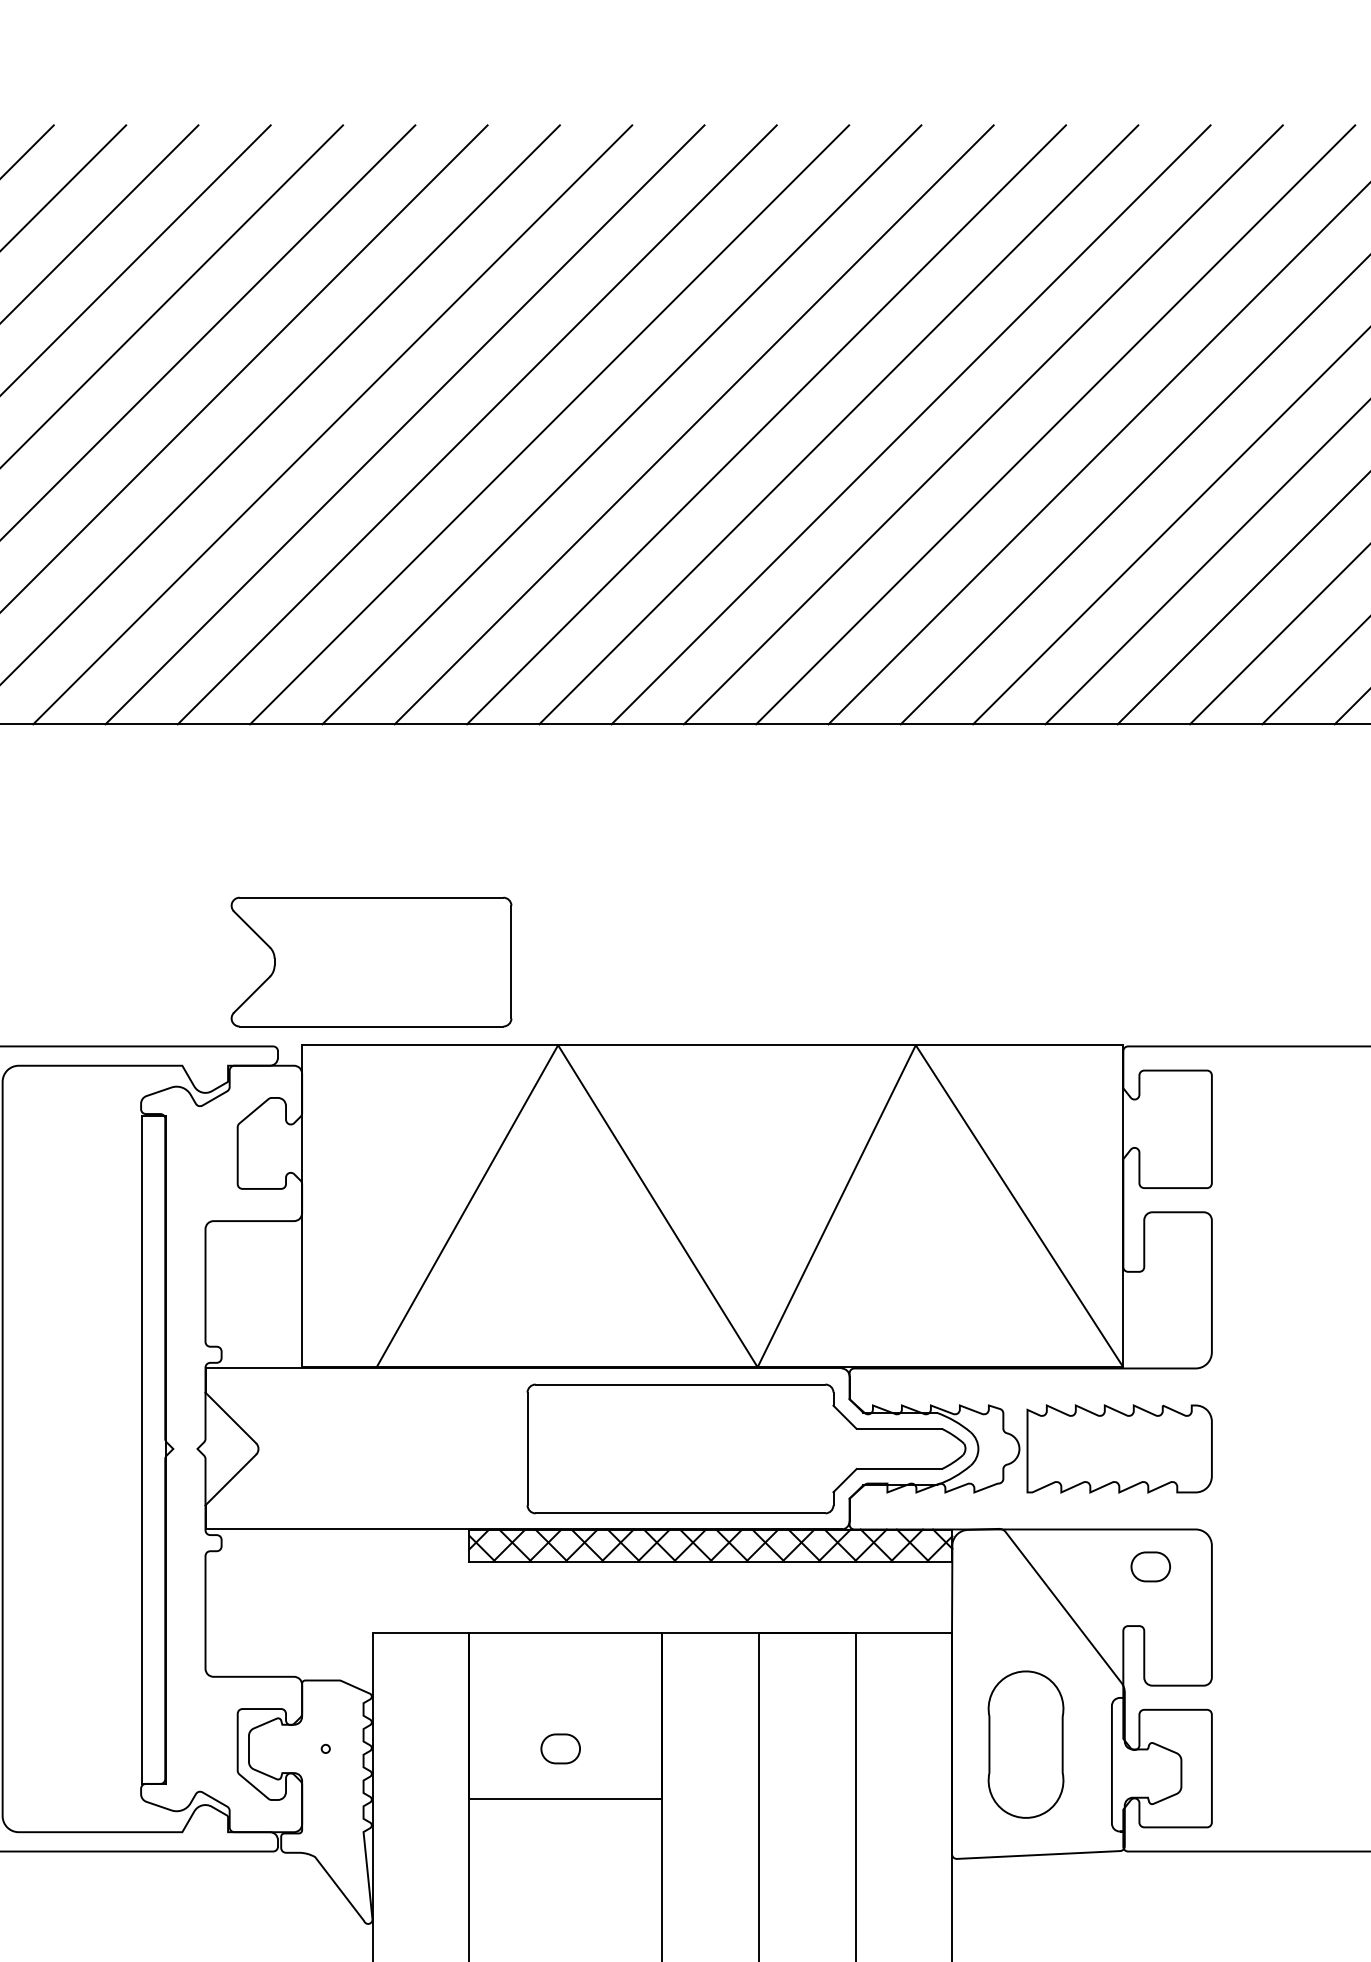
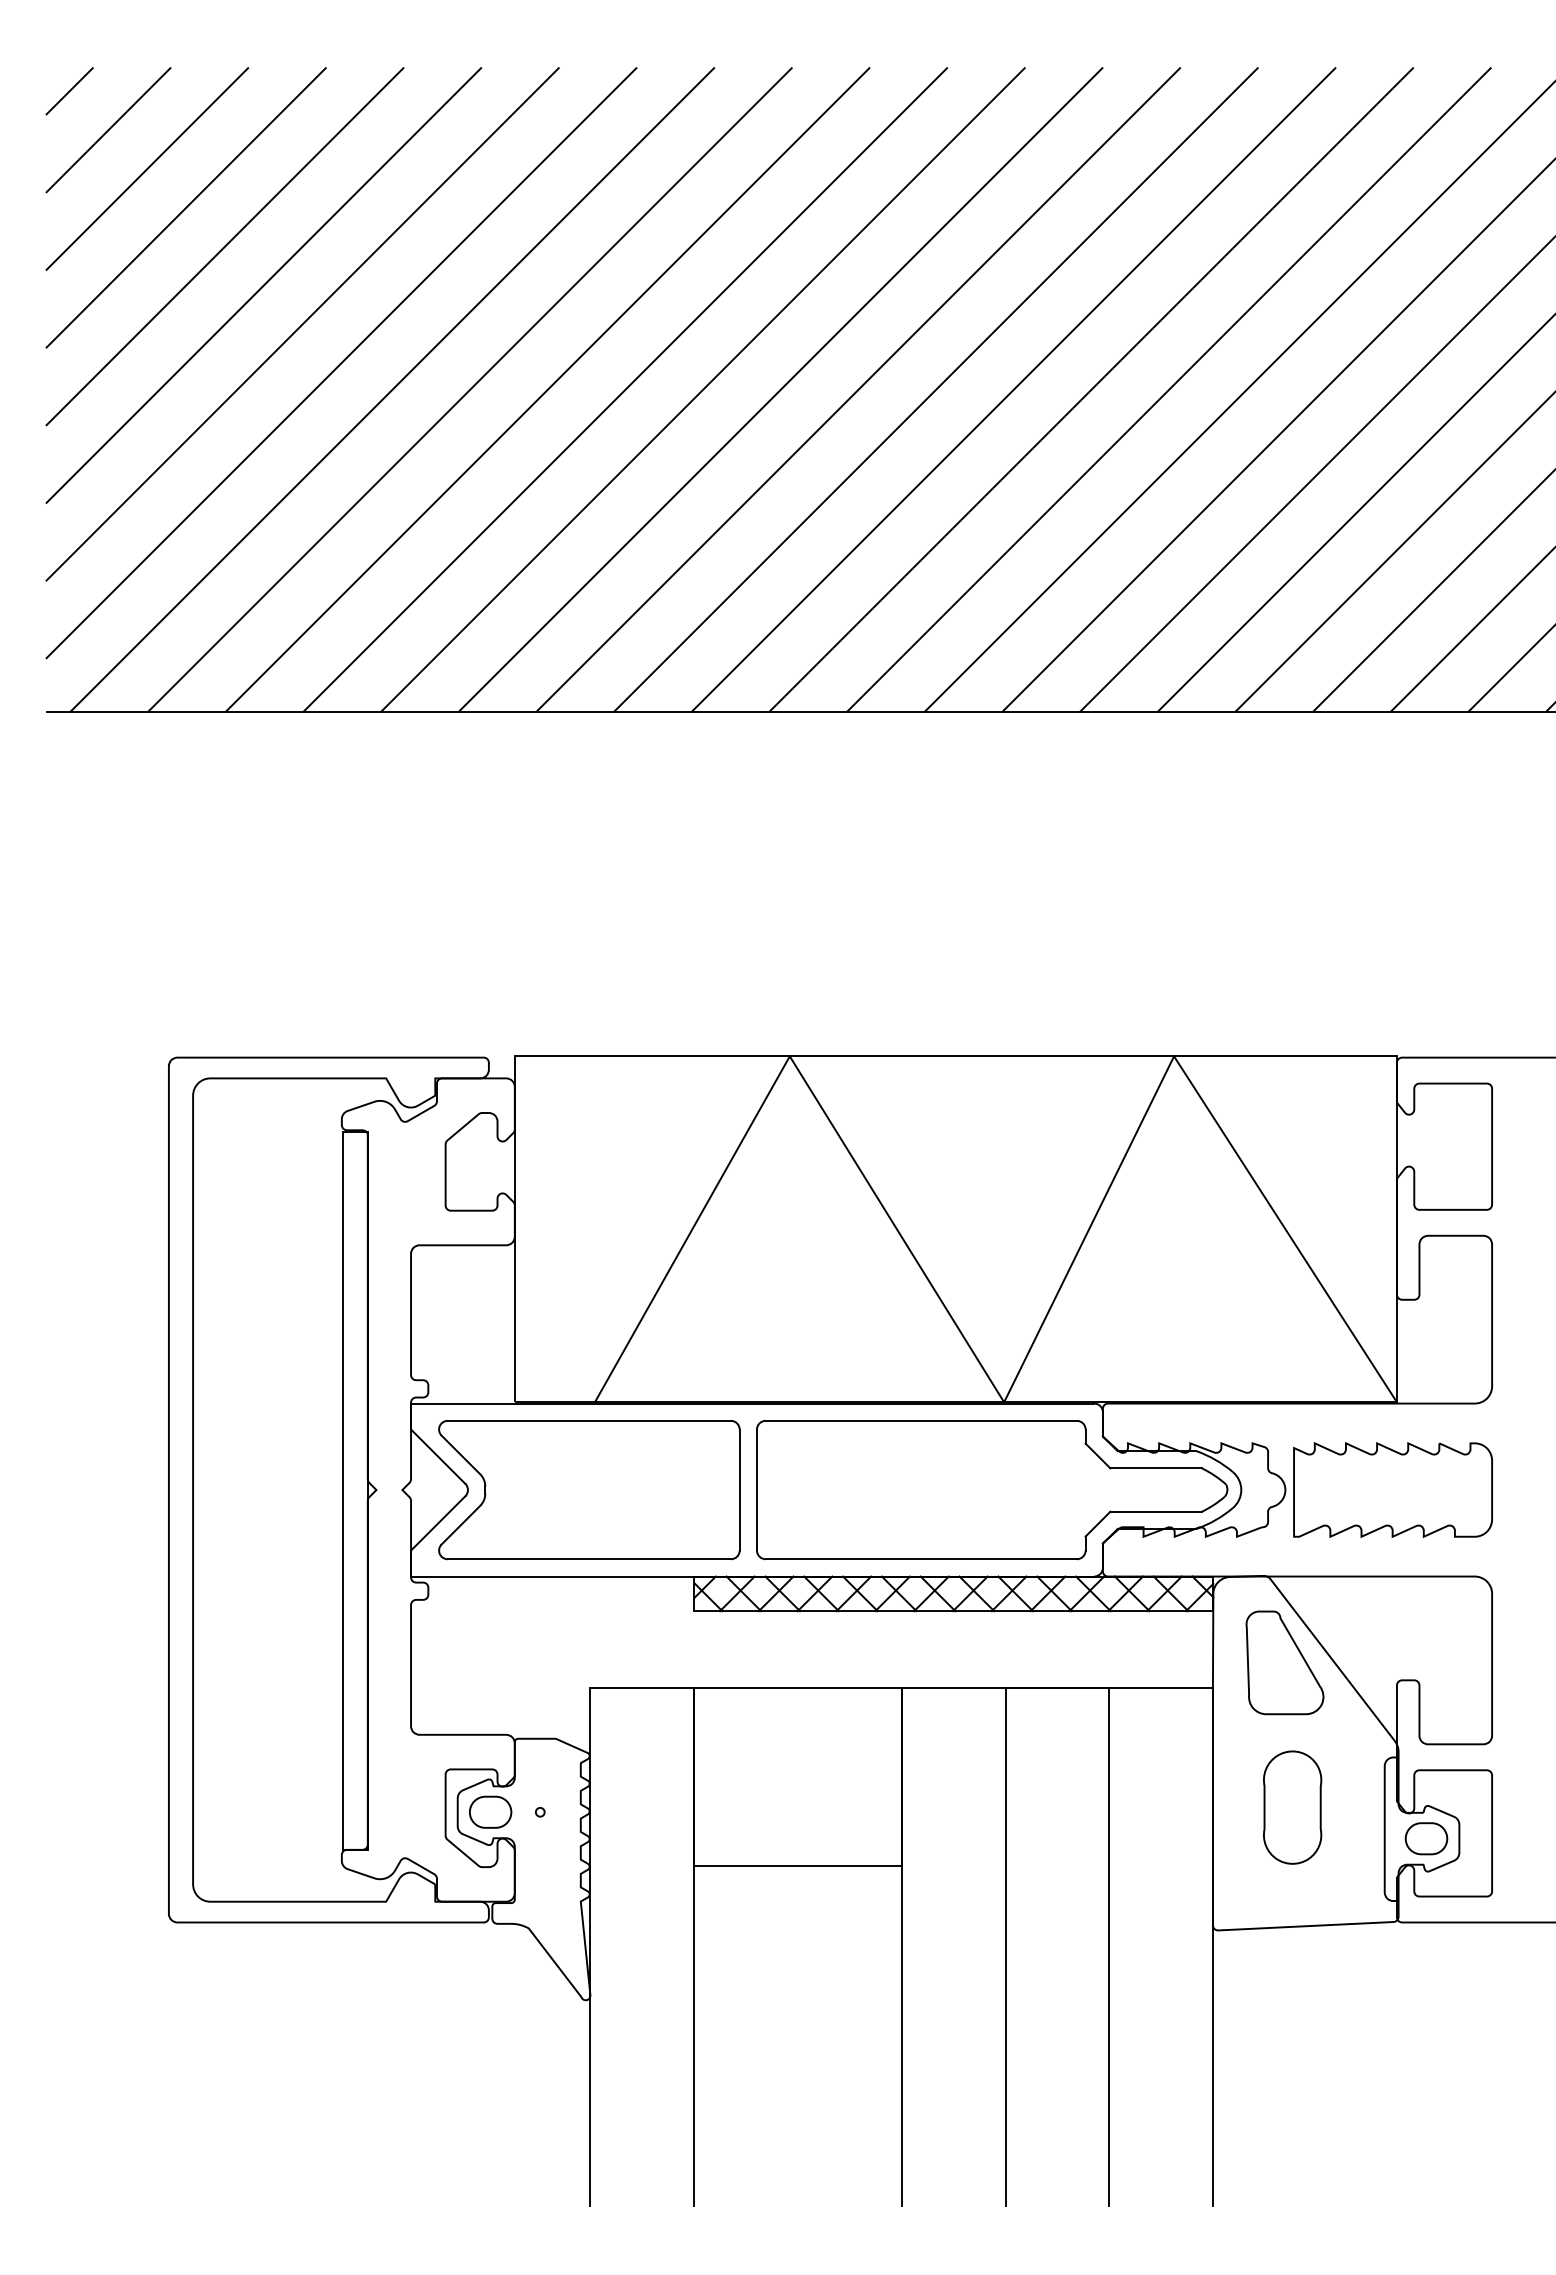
part: (371, 962) -> (589, 1490), moved
part: (1150, 1566) -> (1426, 1838), moved
part: (1018, 1609) -> (1284, 1662), added
part: (1026, 1744) -> (1292, 1807), size x0.71
part: (560, 1748) -> (490, 1811), moved

